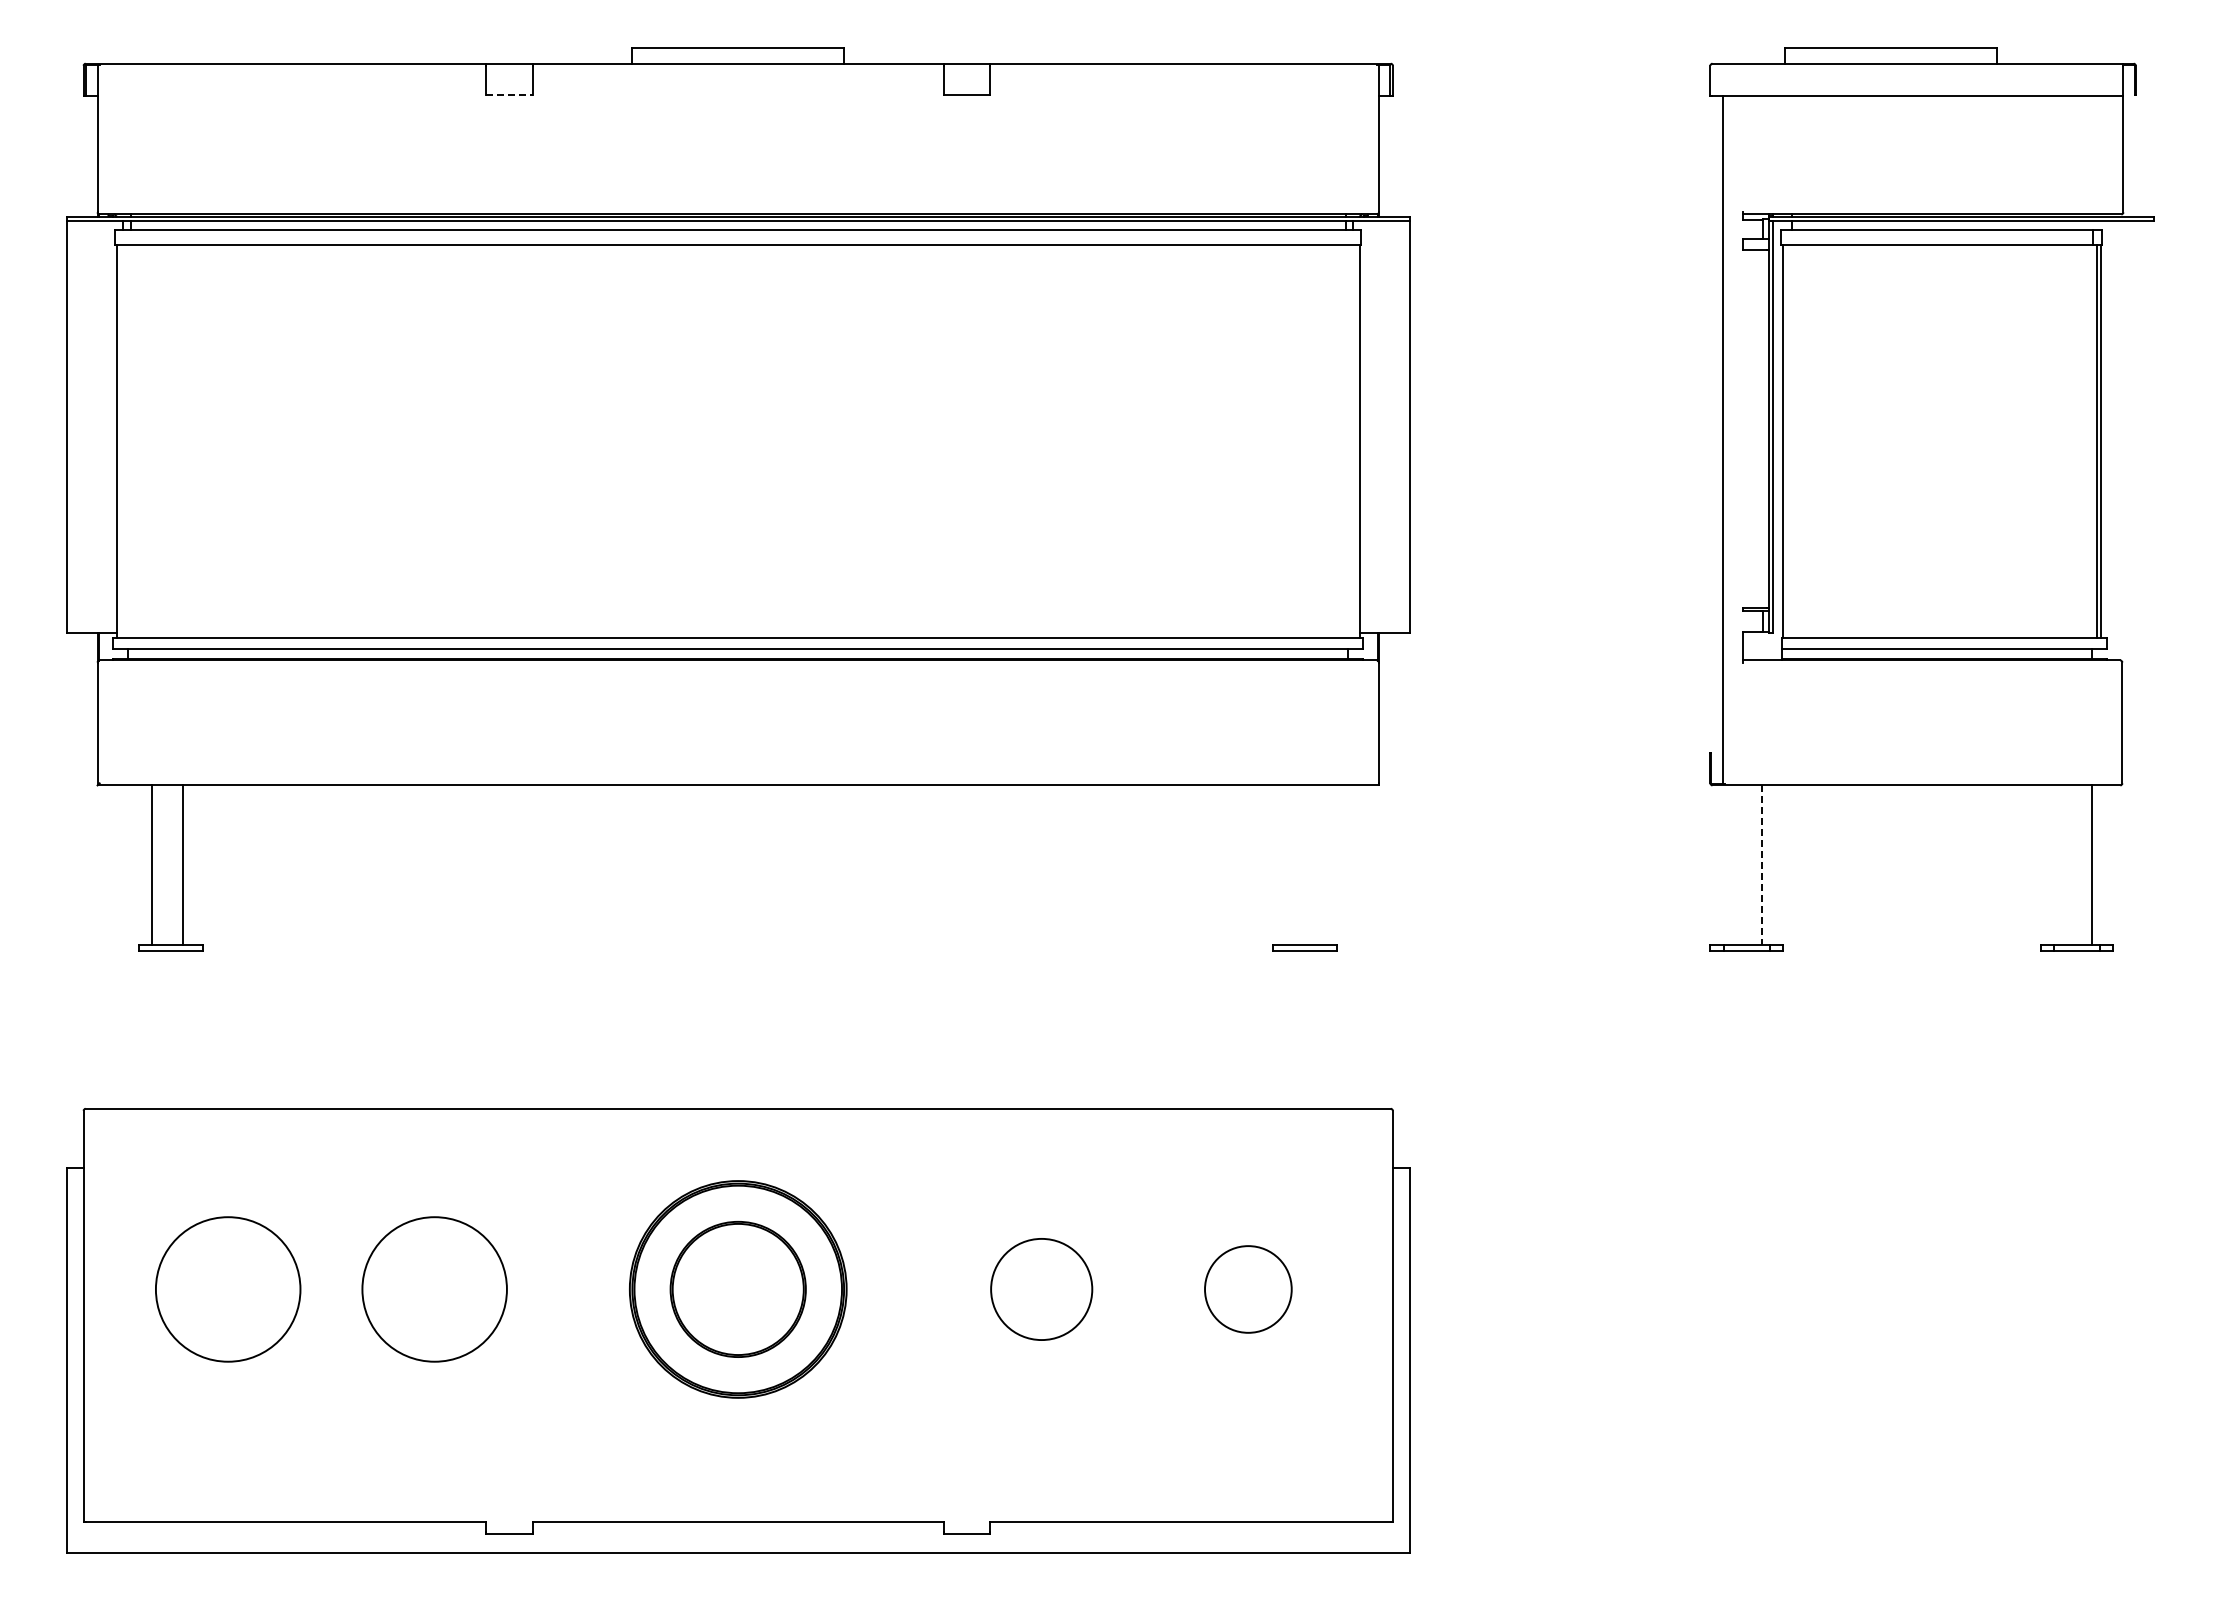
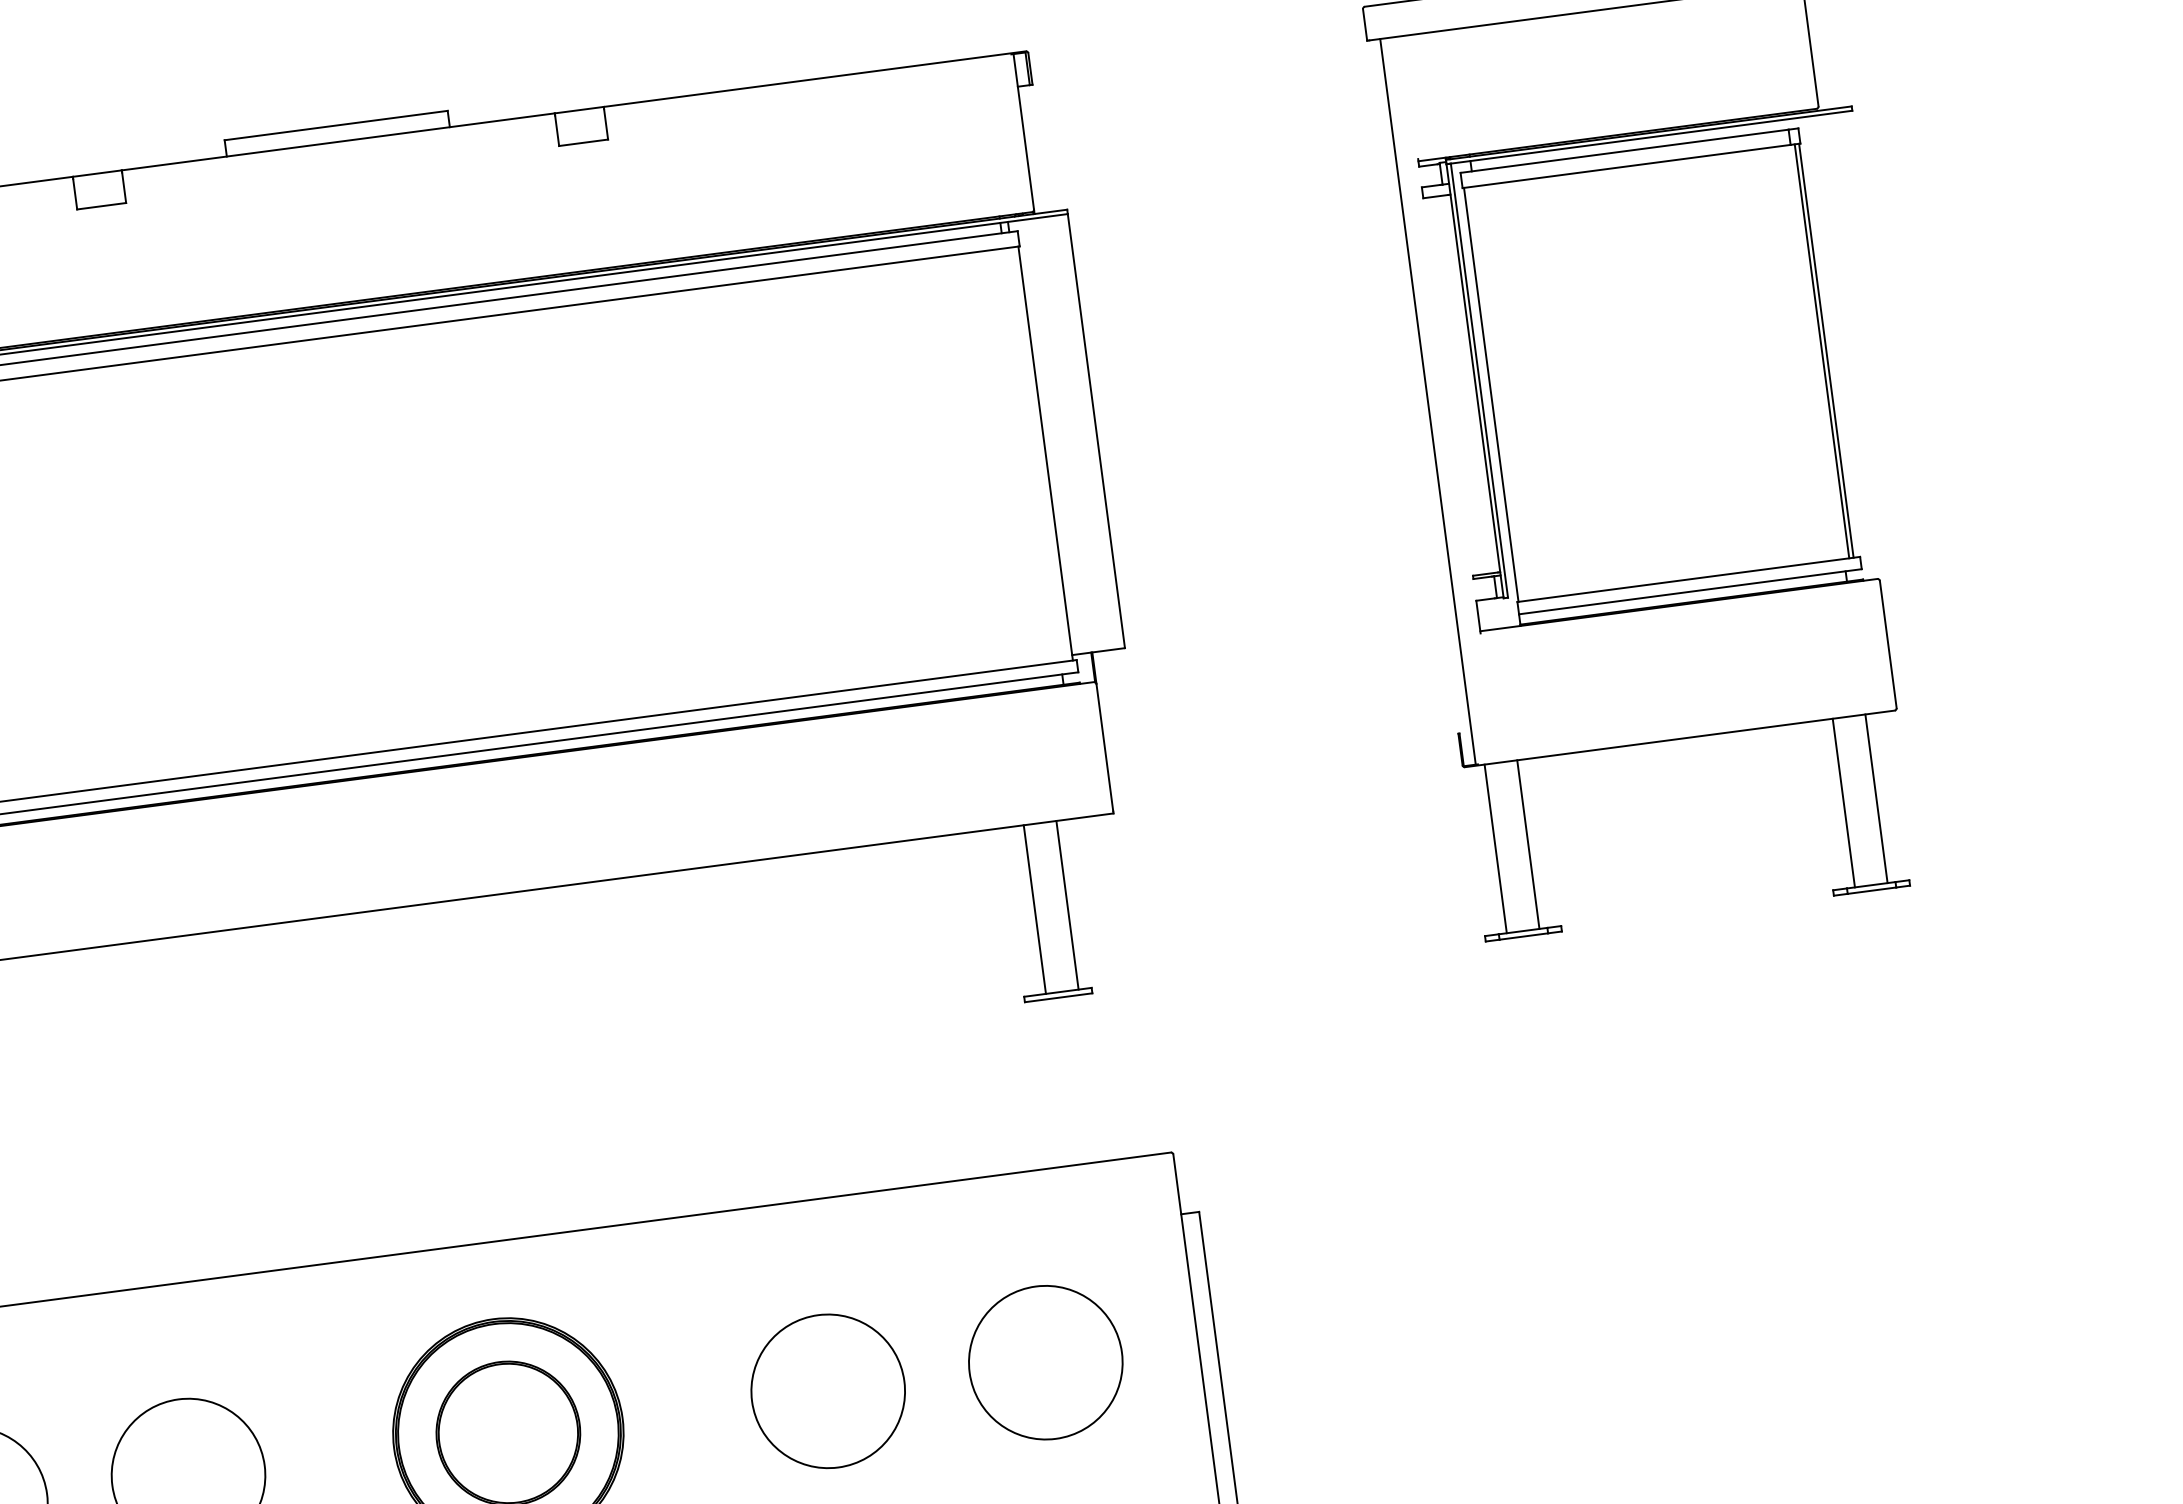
line: (510, 94) -> (102, 205), dashed -> solid
line: (1293, 865) -> (1034, 909), added
line: (1324, 865) -> (1067, 905), added
line: (1731, 865) -> (1496, 848), added
line: (1762, 865) -> (1528, 844), dashed -> solid
line: (2061, 865) -> (1843, 803), added
circle: (1041, 1289) -> (827, 1391), size x1.43
circle: (1248, 1289) -> (1046, 1362), size x1.67

